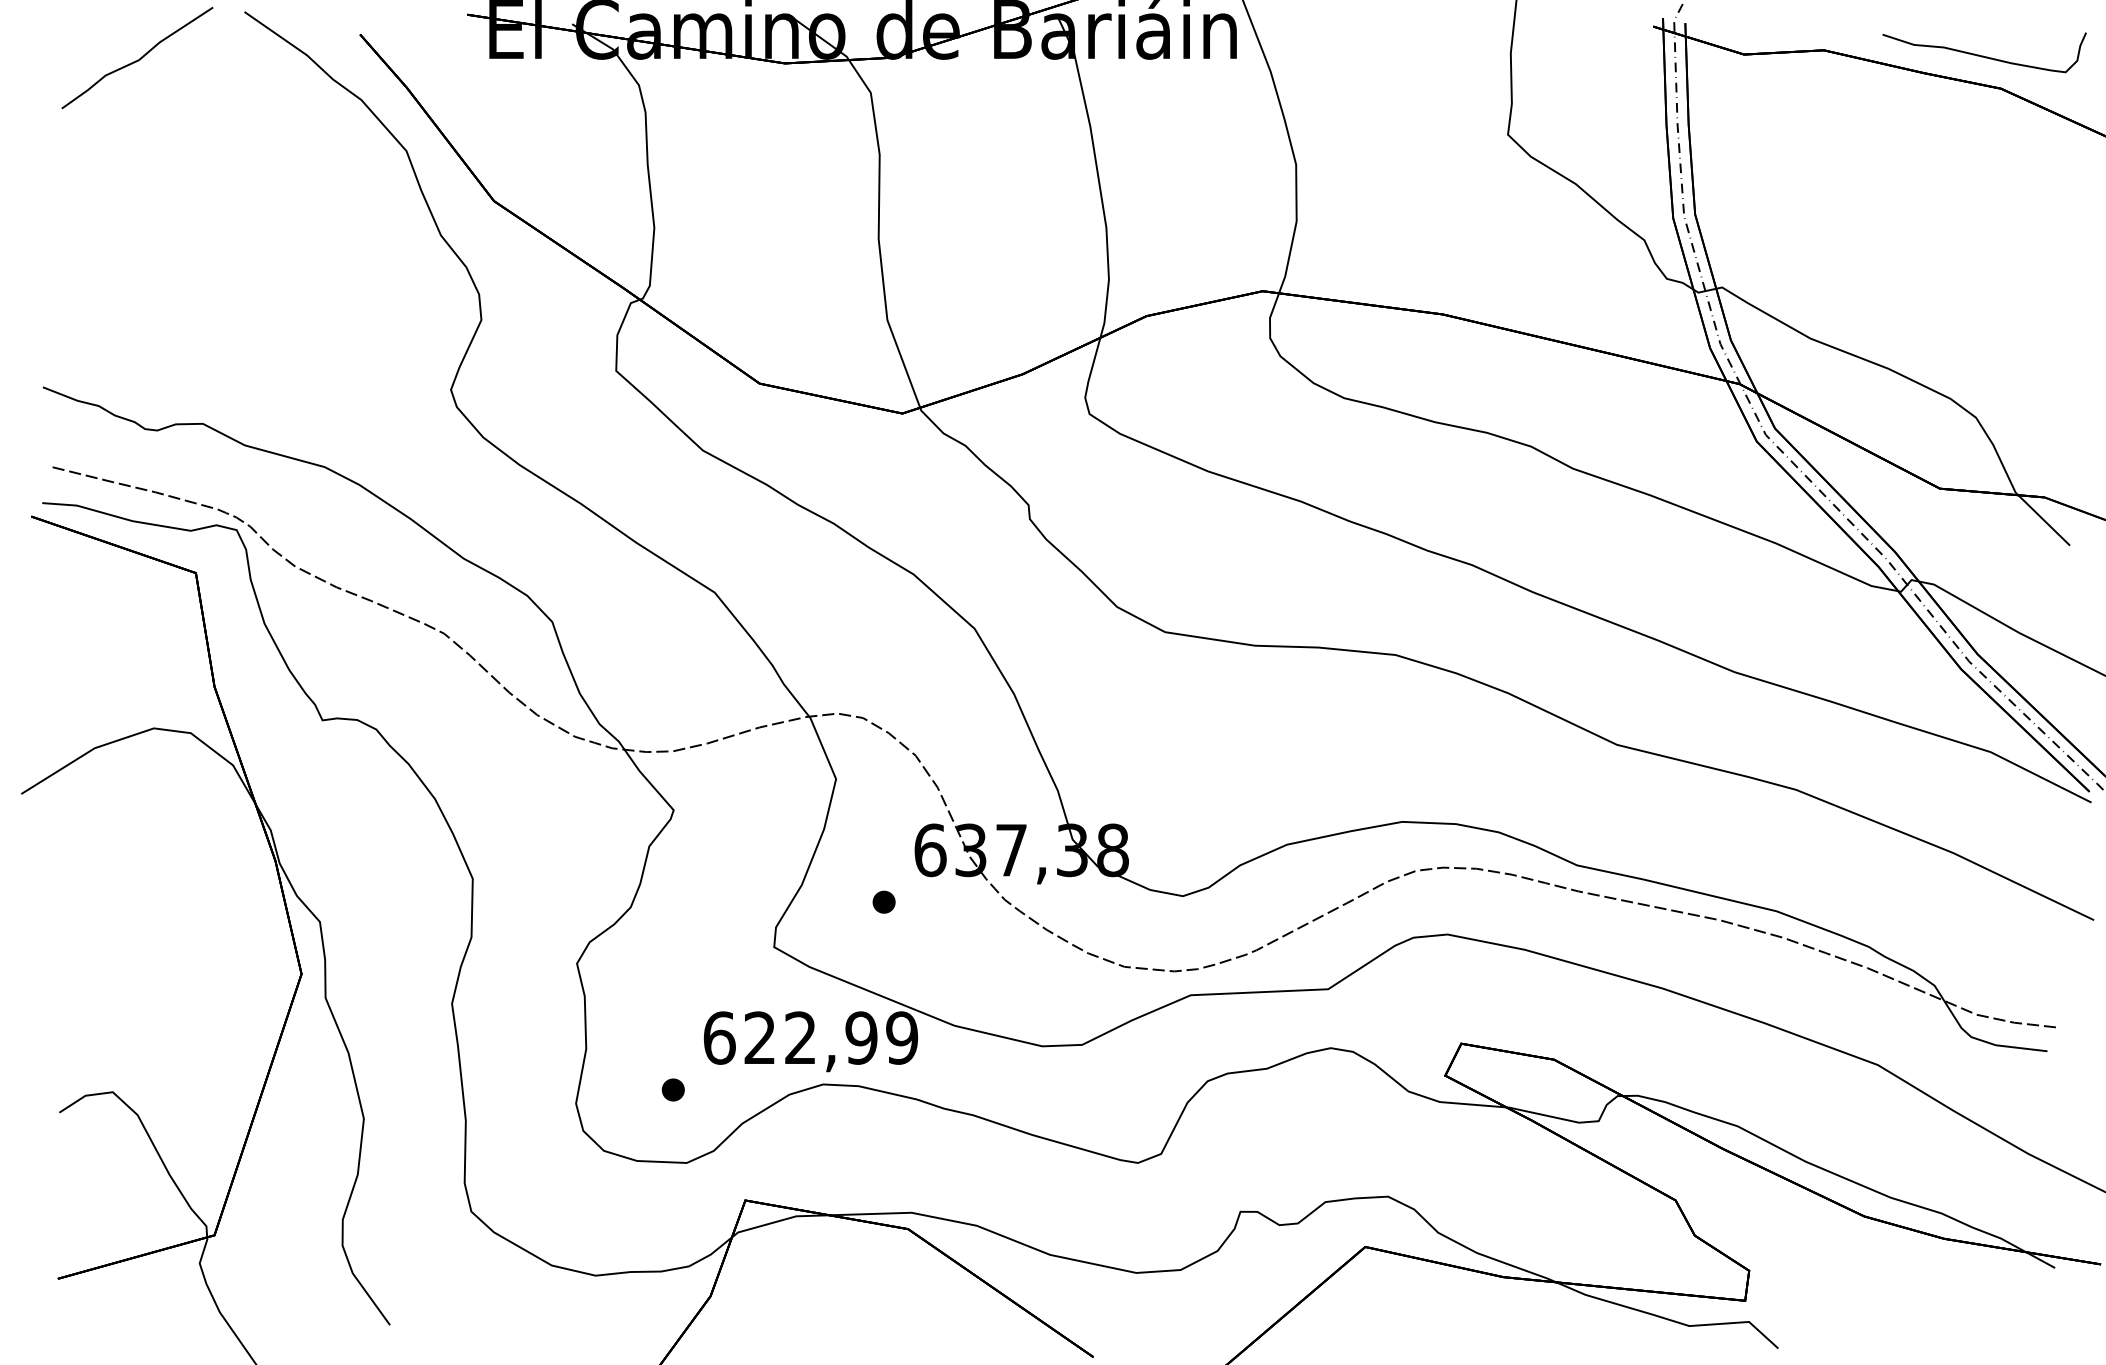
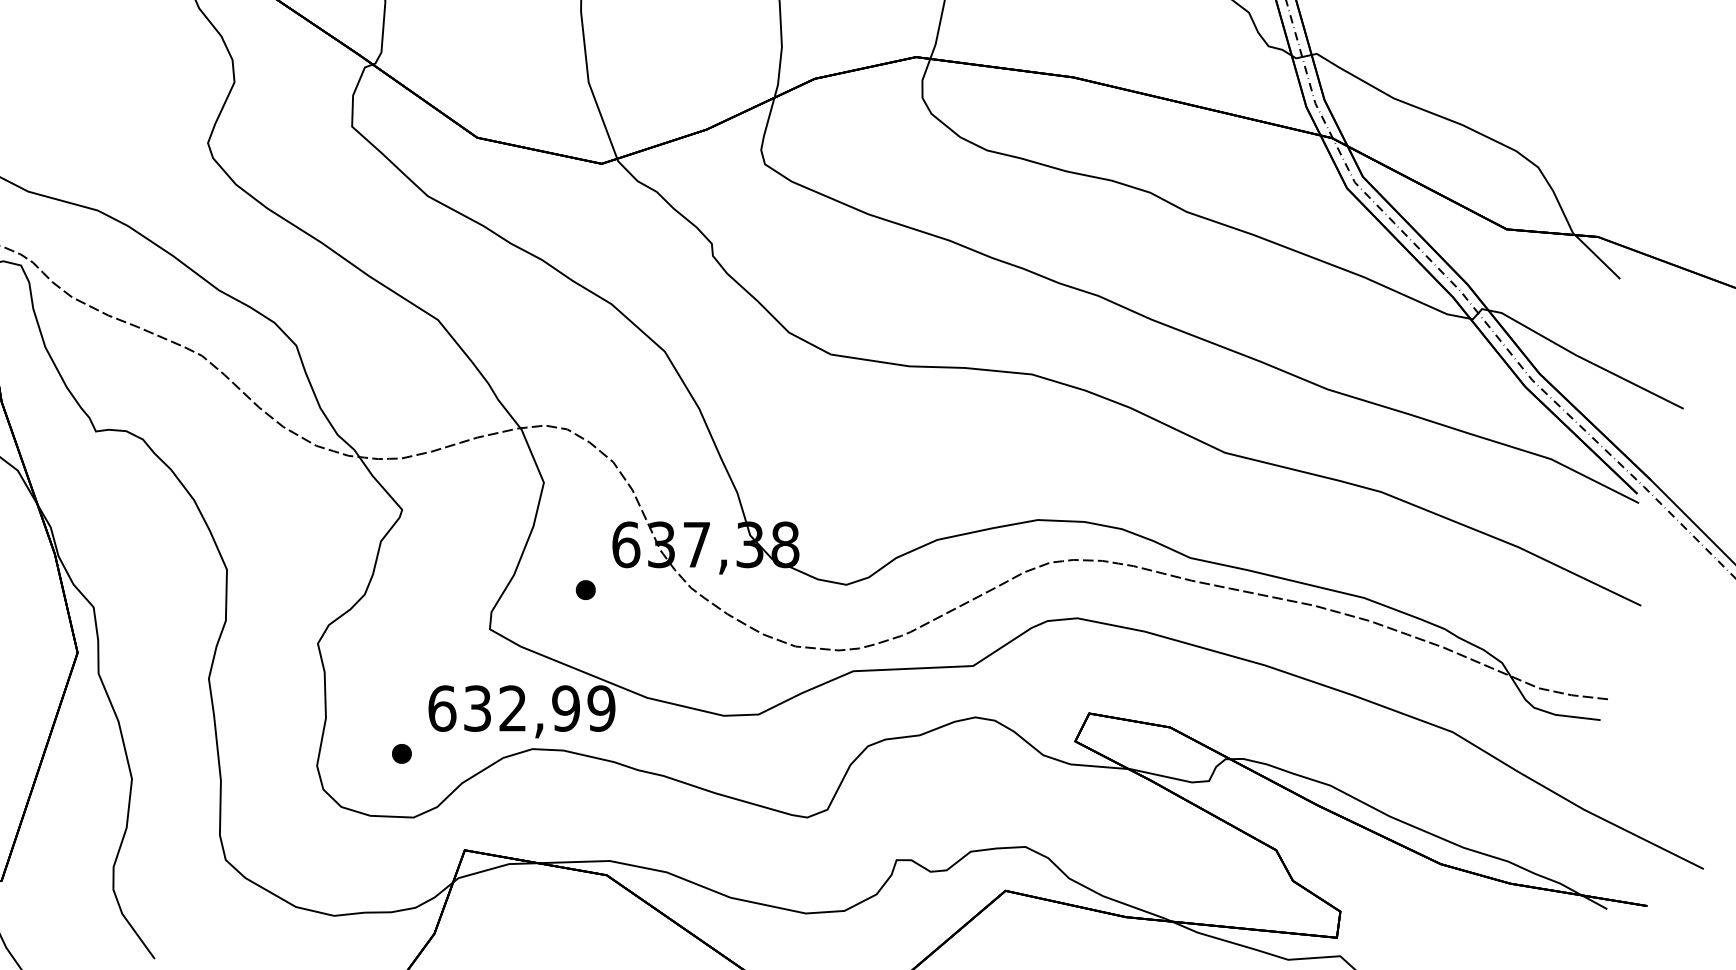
text: (759, 1037) -> (477, 708), 622,99 -> 632,99

